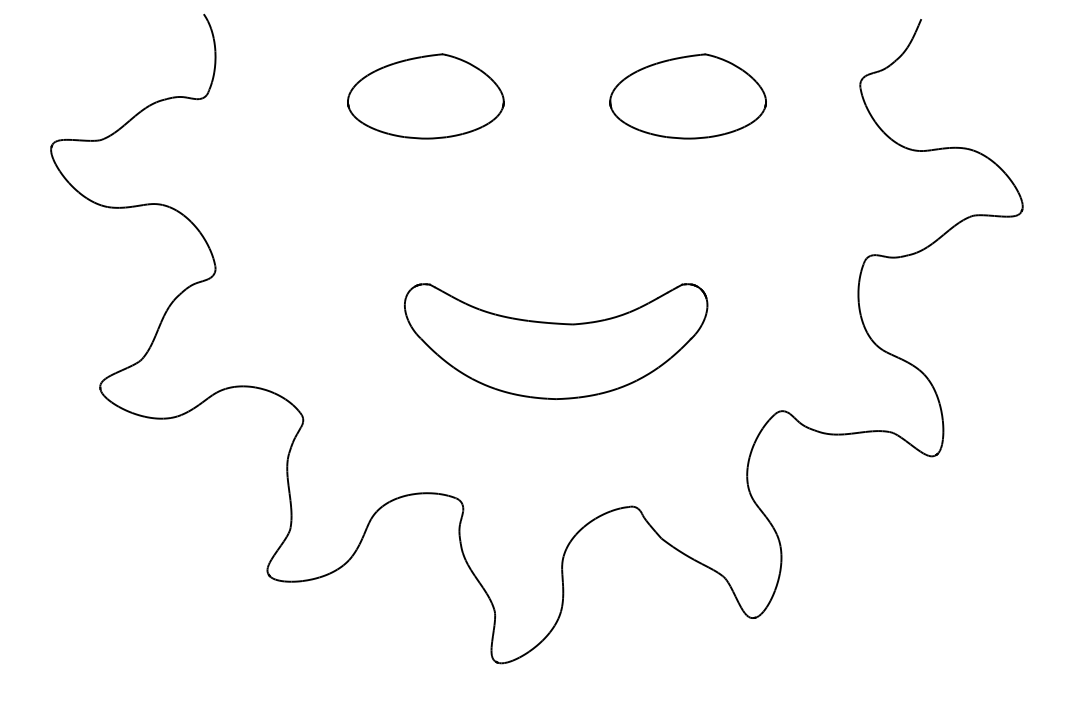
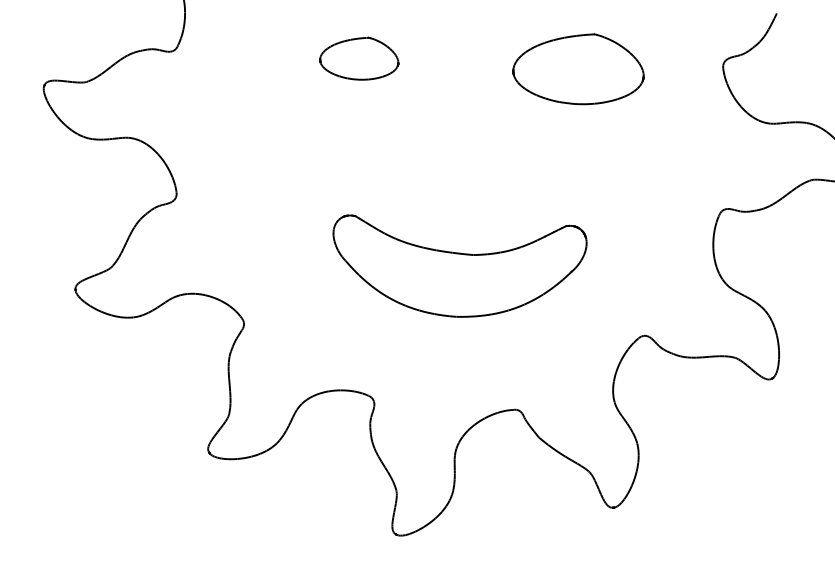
part: (425, 96) -> (359, 58), size x0.6

